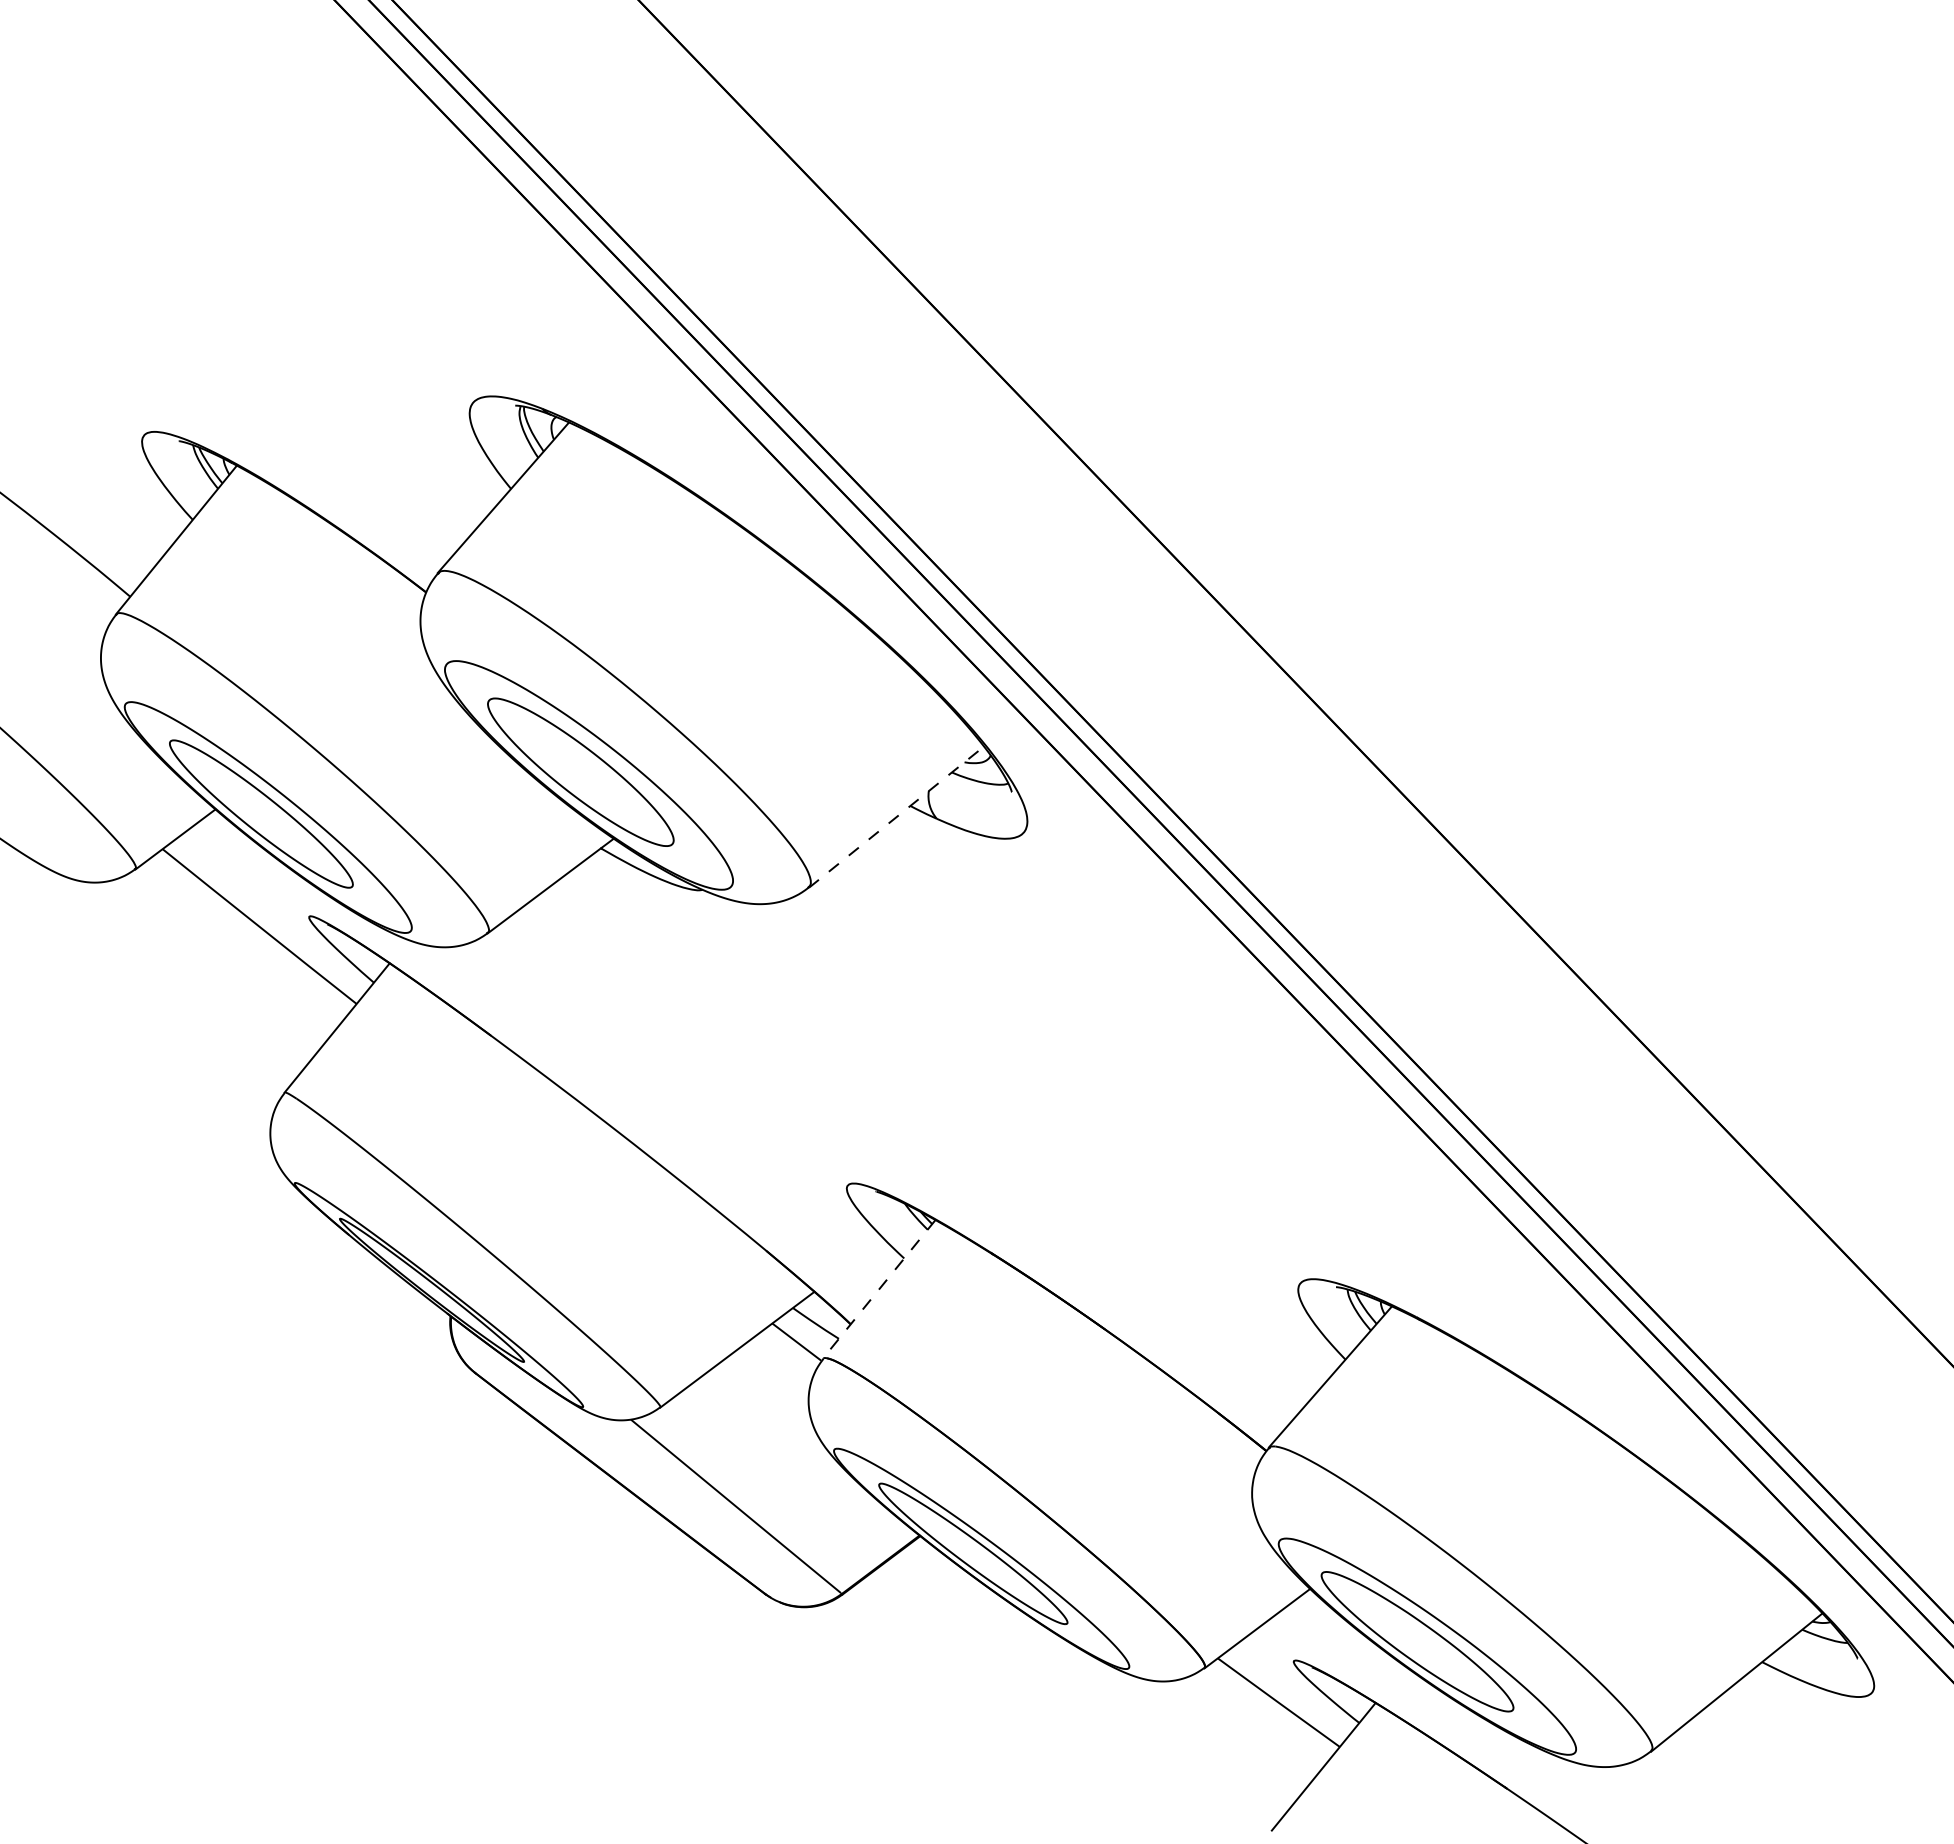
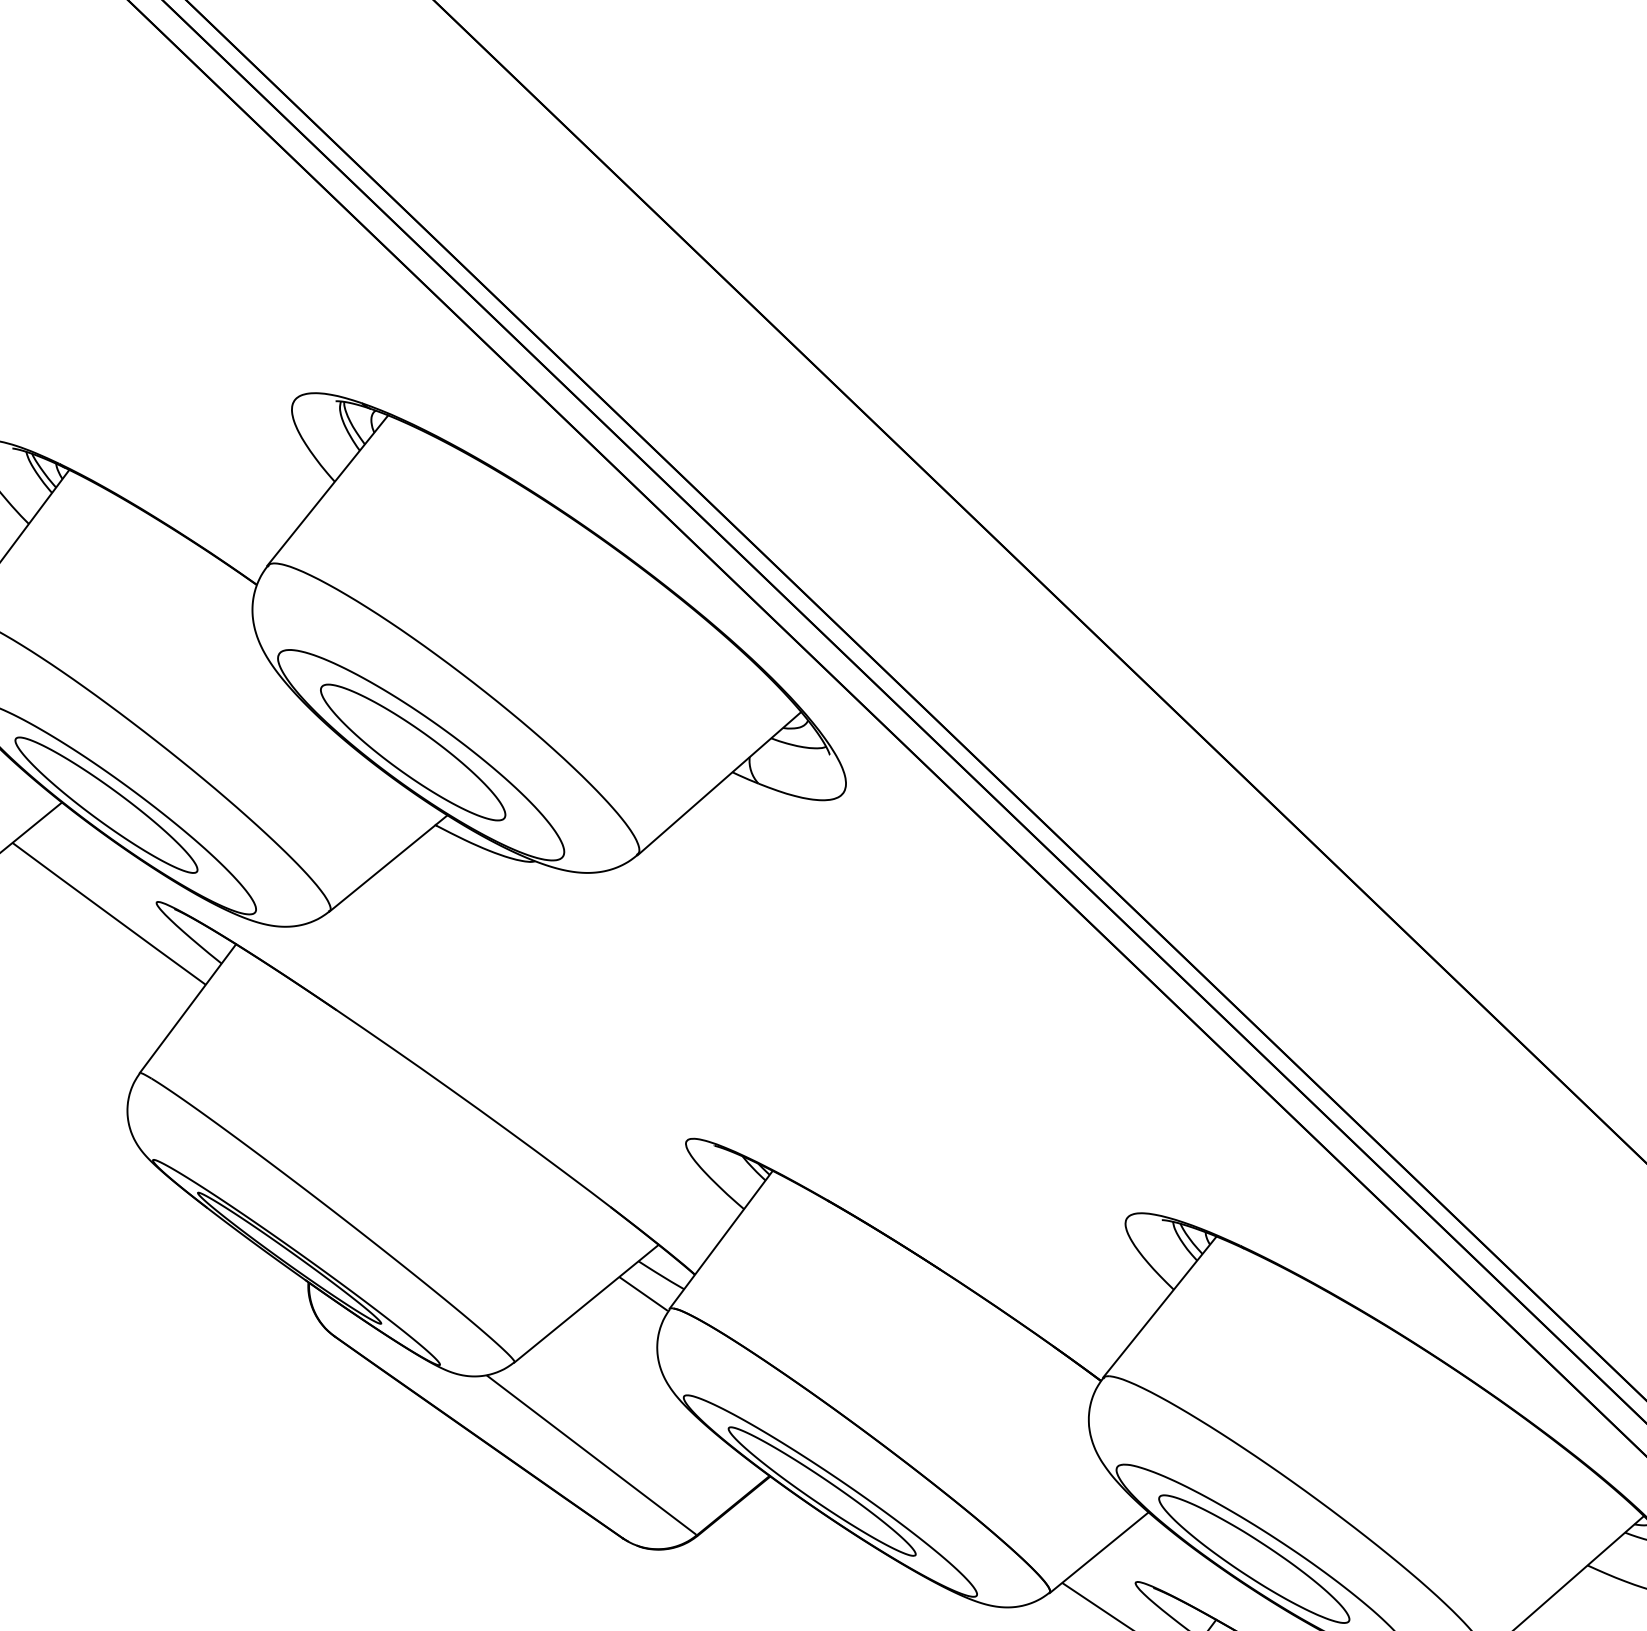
line: (896, 816) -> (719, 782), dashed -> solid
line: (878, 1289) -> (720, 1240), dashed -> solid

